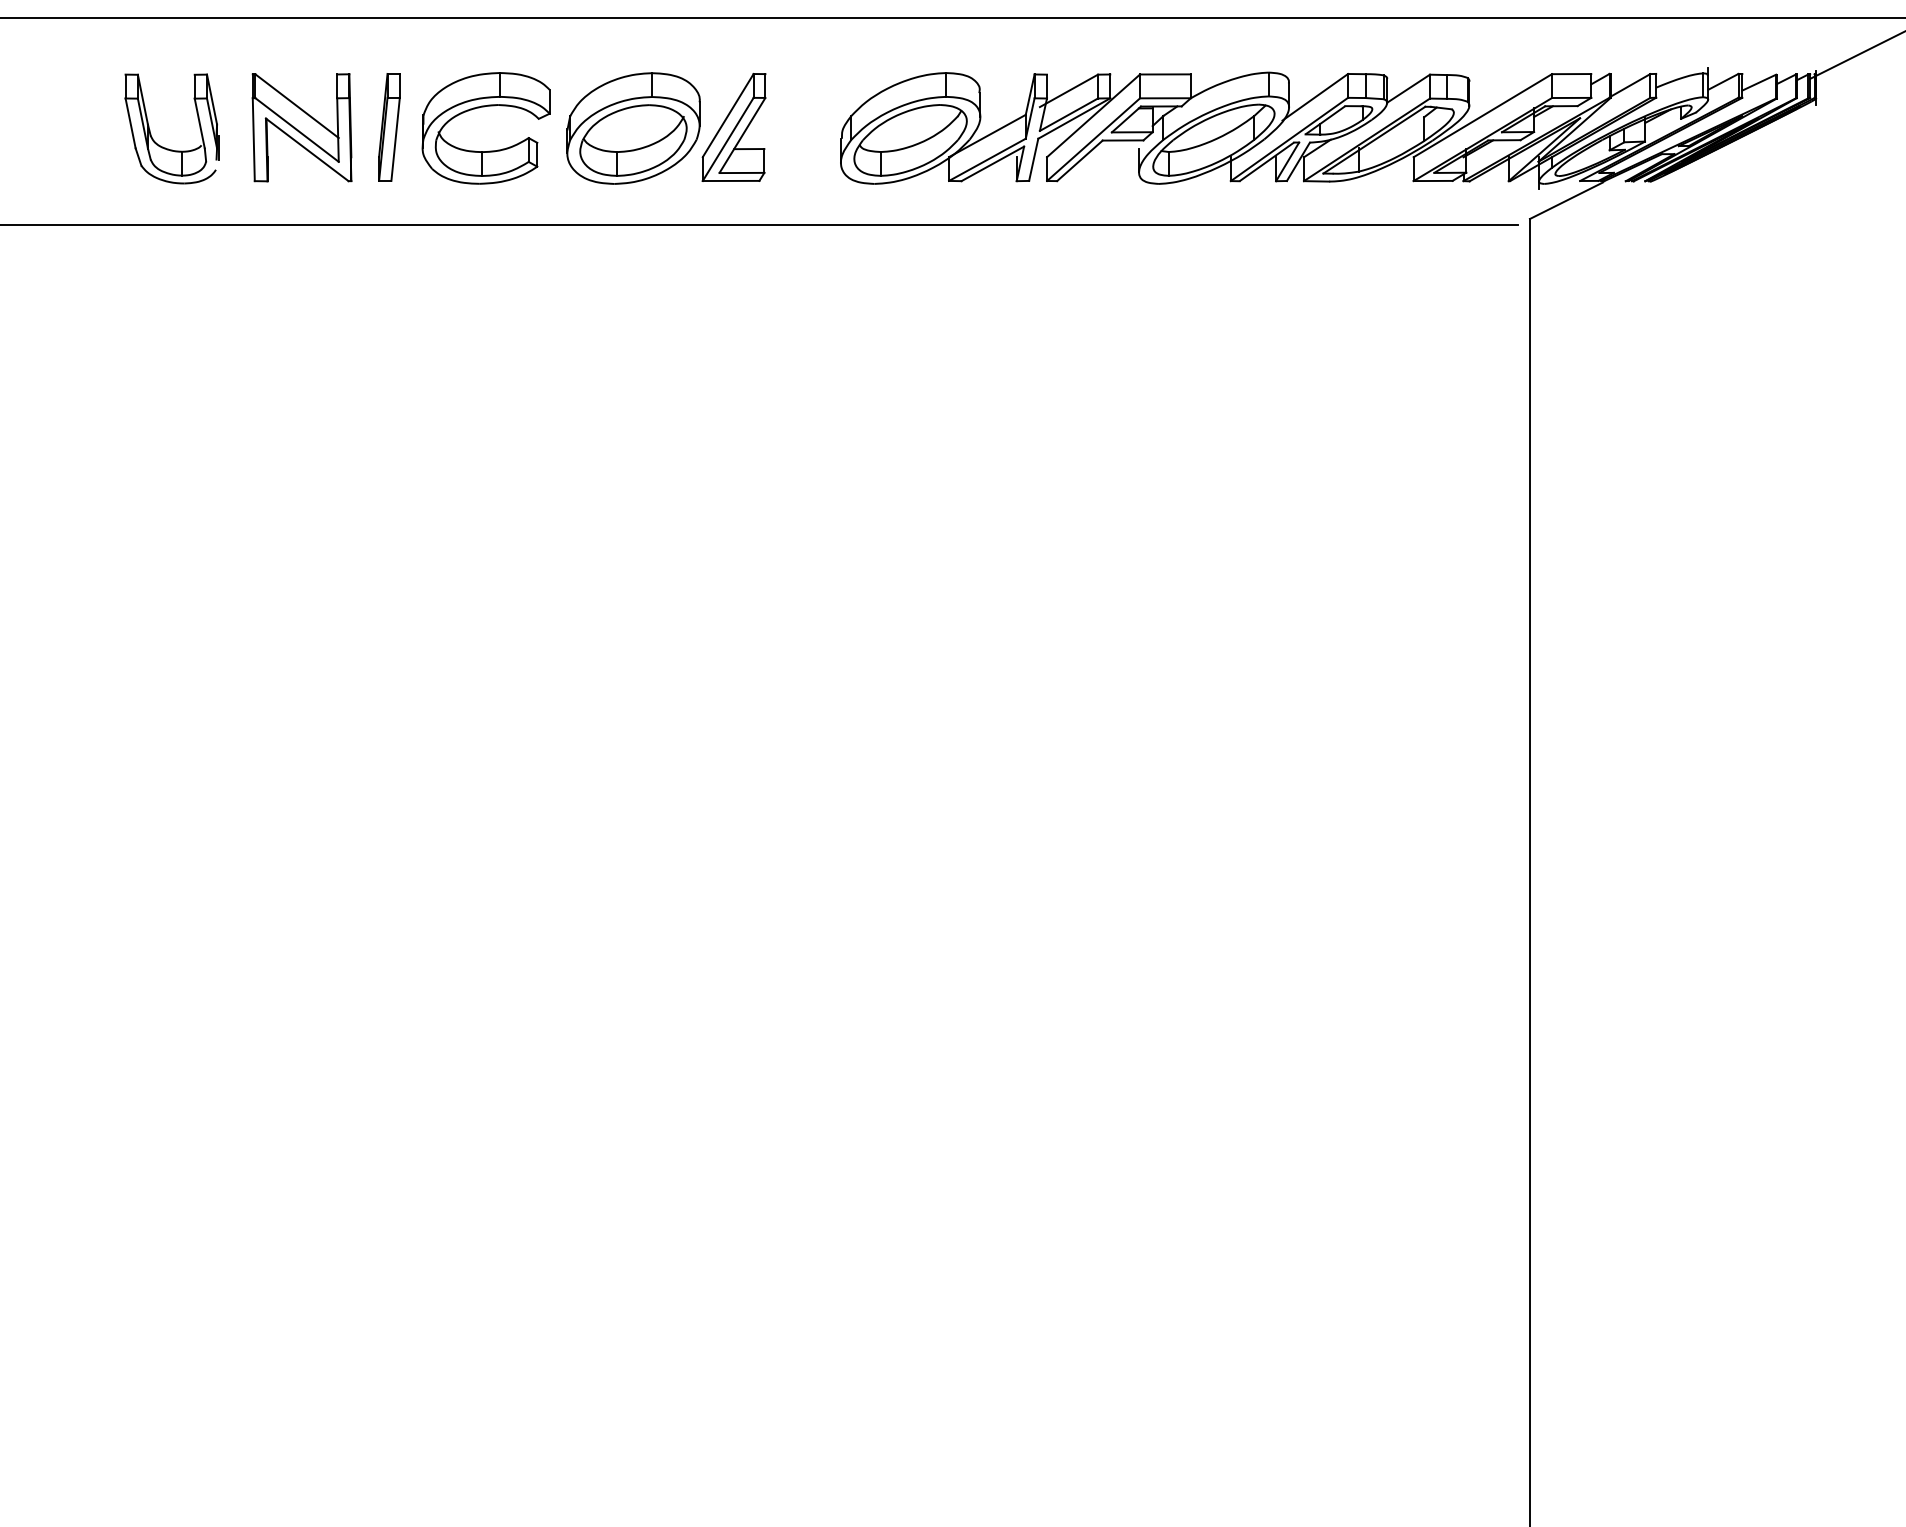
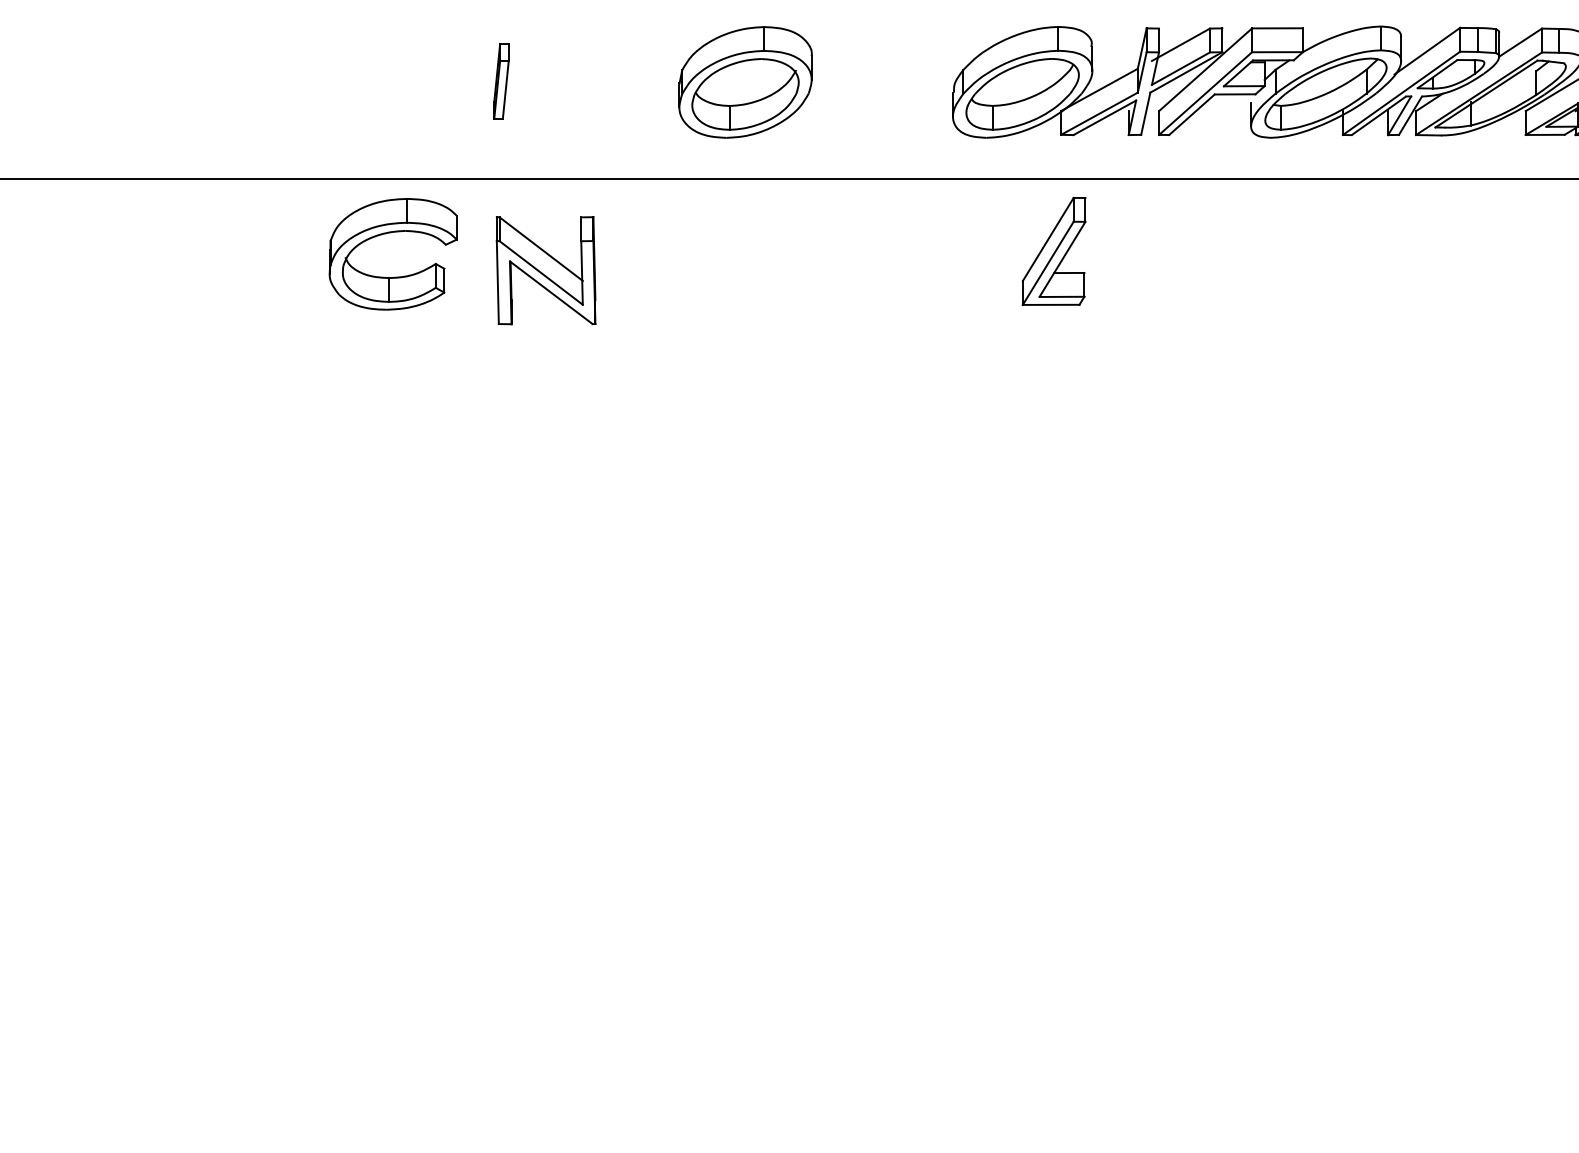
part: (479, 108) -> (386, 234), moved
part: (301, 127) -> (545, 270), moved
part: (389, 127) -> (501, 81), size x0.7
part: (733, 127) -> (1053, 251), moved
part: (163, 146) -> (275, 100), removed

